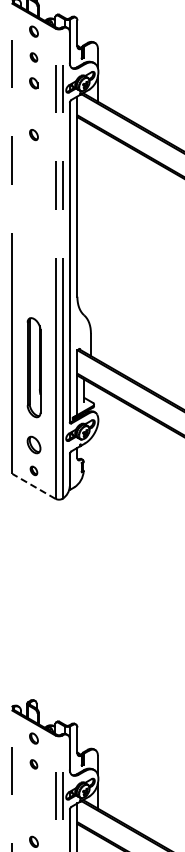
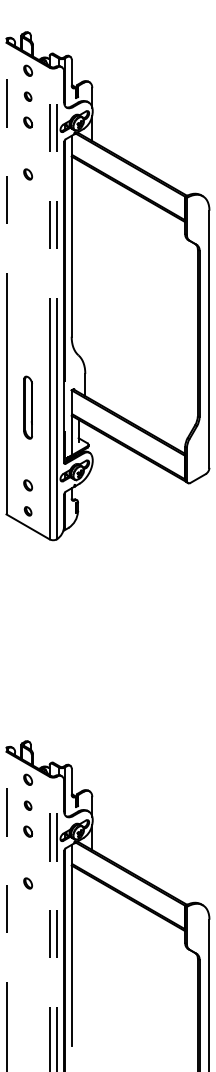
part: (33, 367) -> (27, 407), size x0.62
part: (33, 445) -> (27, 485), size x0.62
line: (34, 485) -> (28, 526), dashed -> solid
part: (33, 790) -> (27, 831), added

